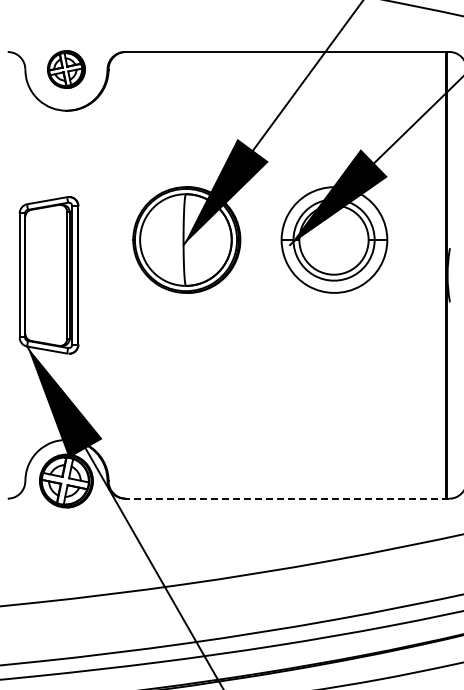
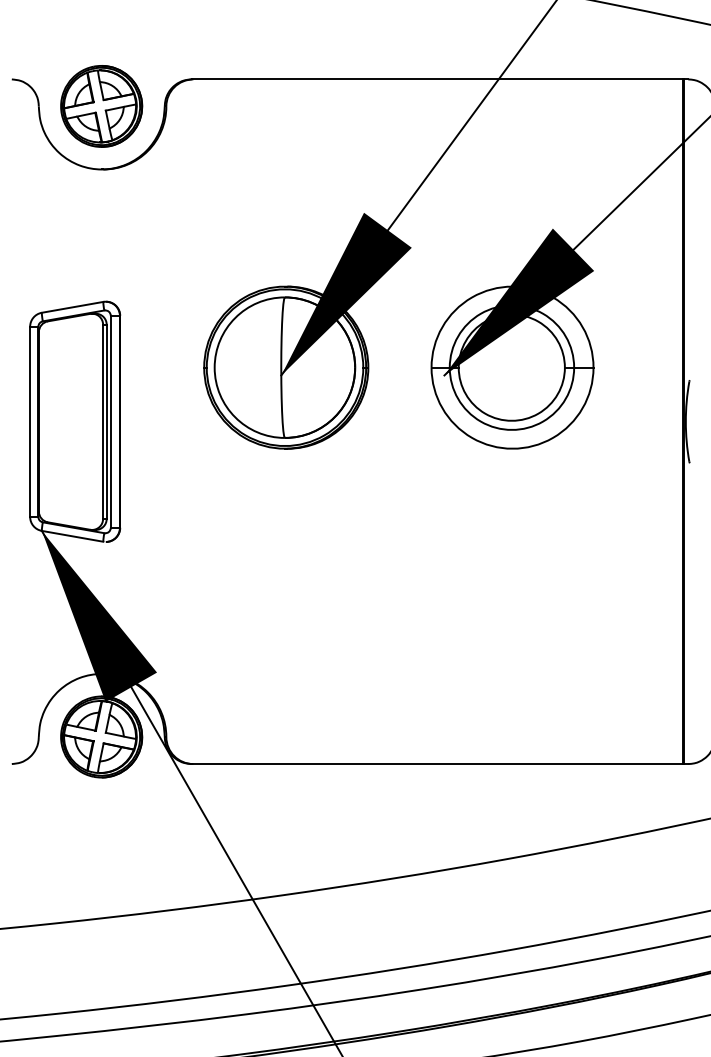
part: (66, 69) -> (101, 106), size x1.43
line: (287, 498) -> (440, 763), dashed -> solid

